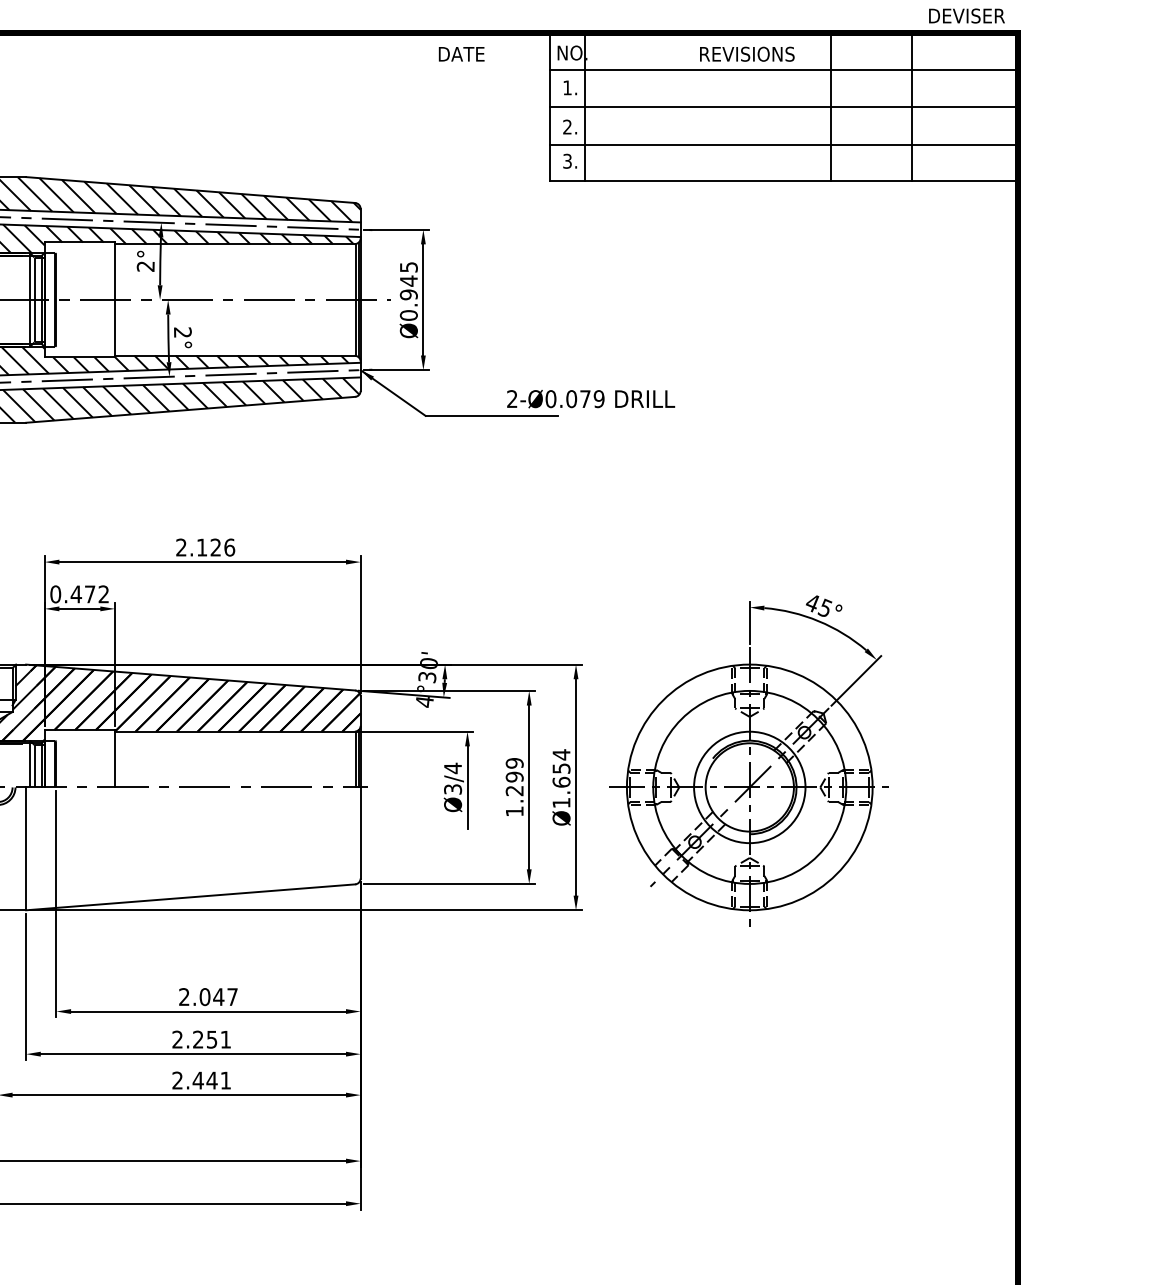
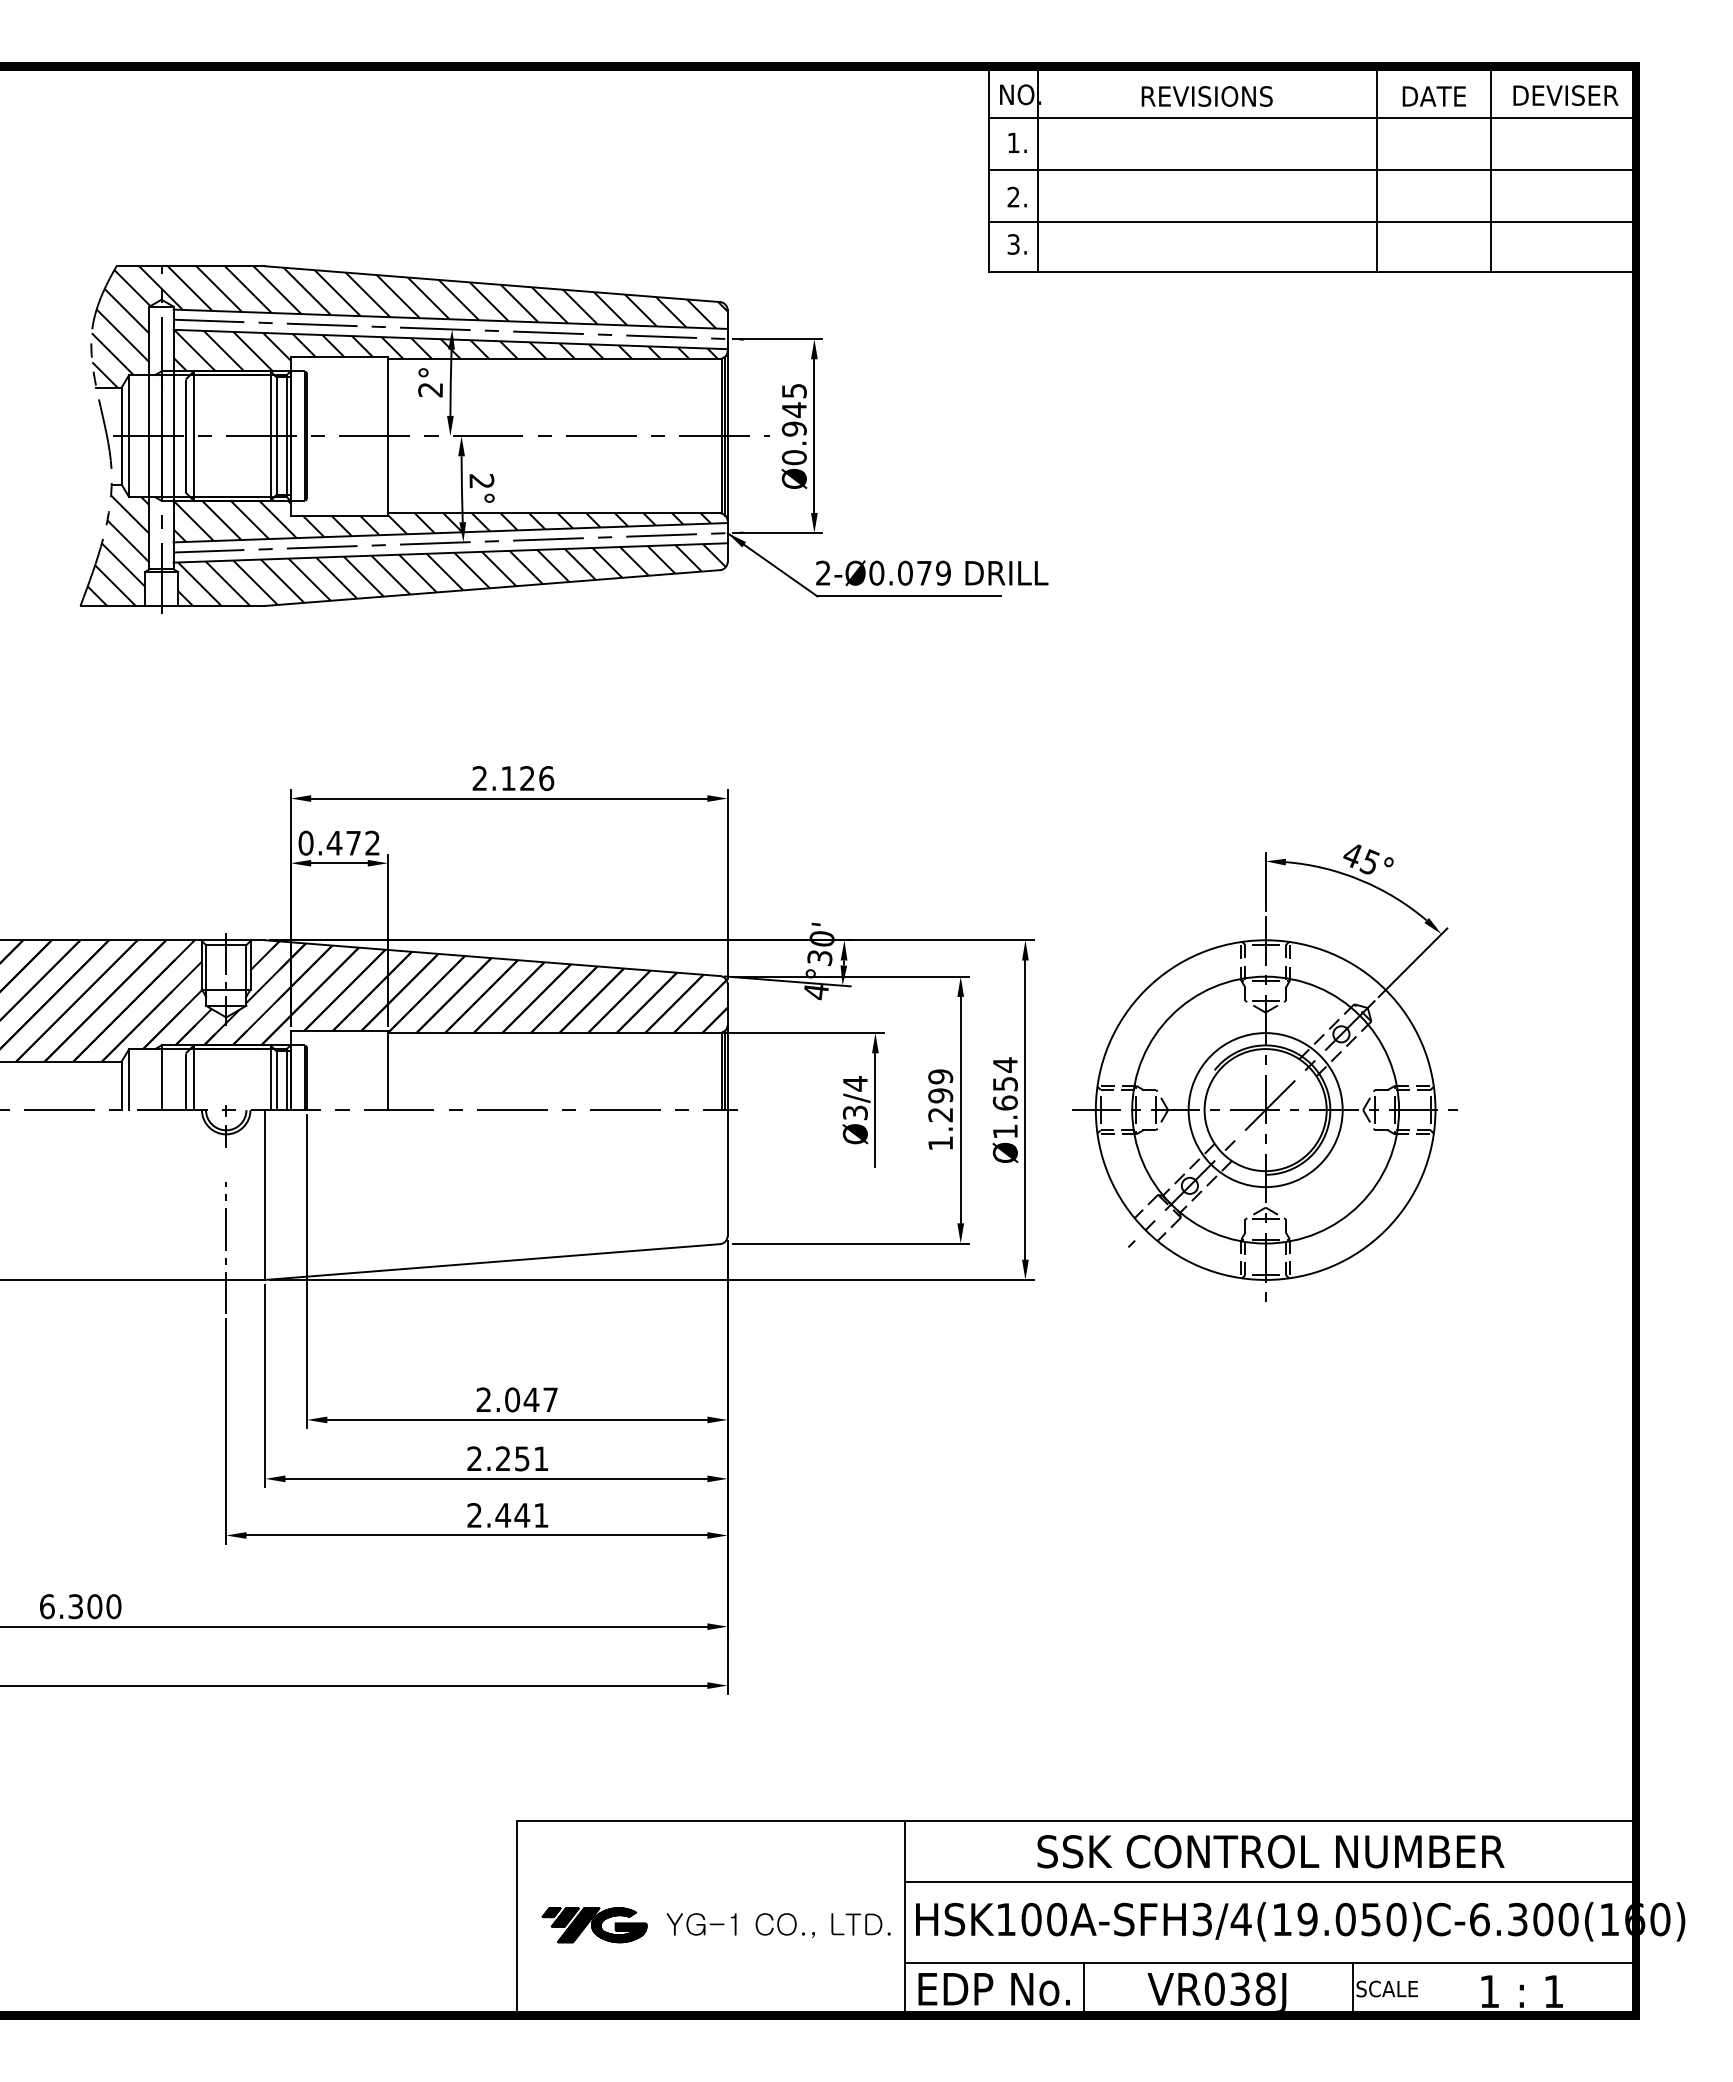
text: (966, 15) -> (1565, 95), moved
text: (461, 54) -> (1433, 96), moved
text: (746, 54) -> (1206, 96), moved
text: (591, 399) -> (932, 573), moved

